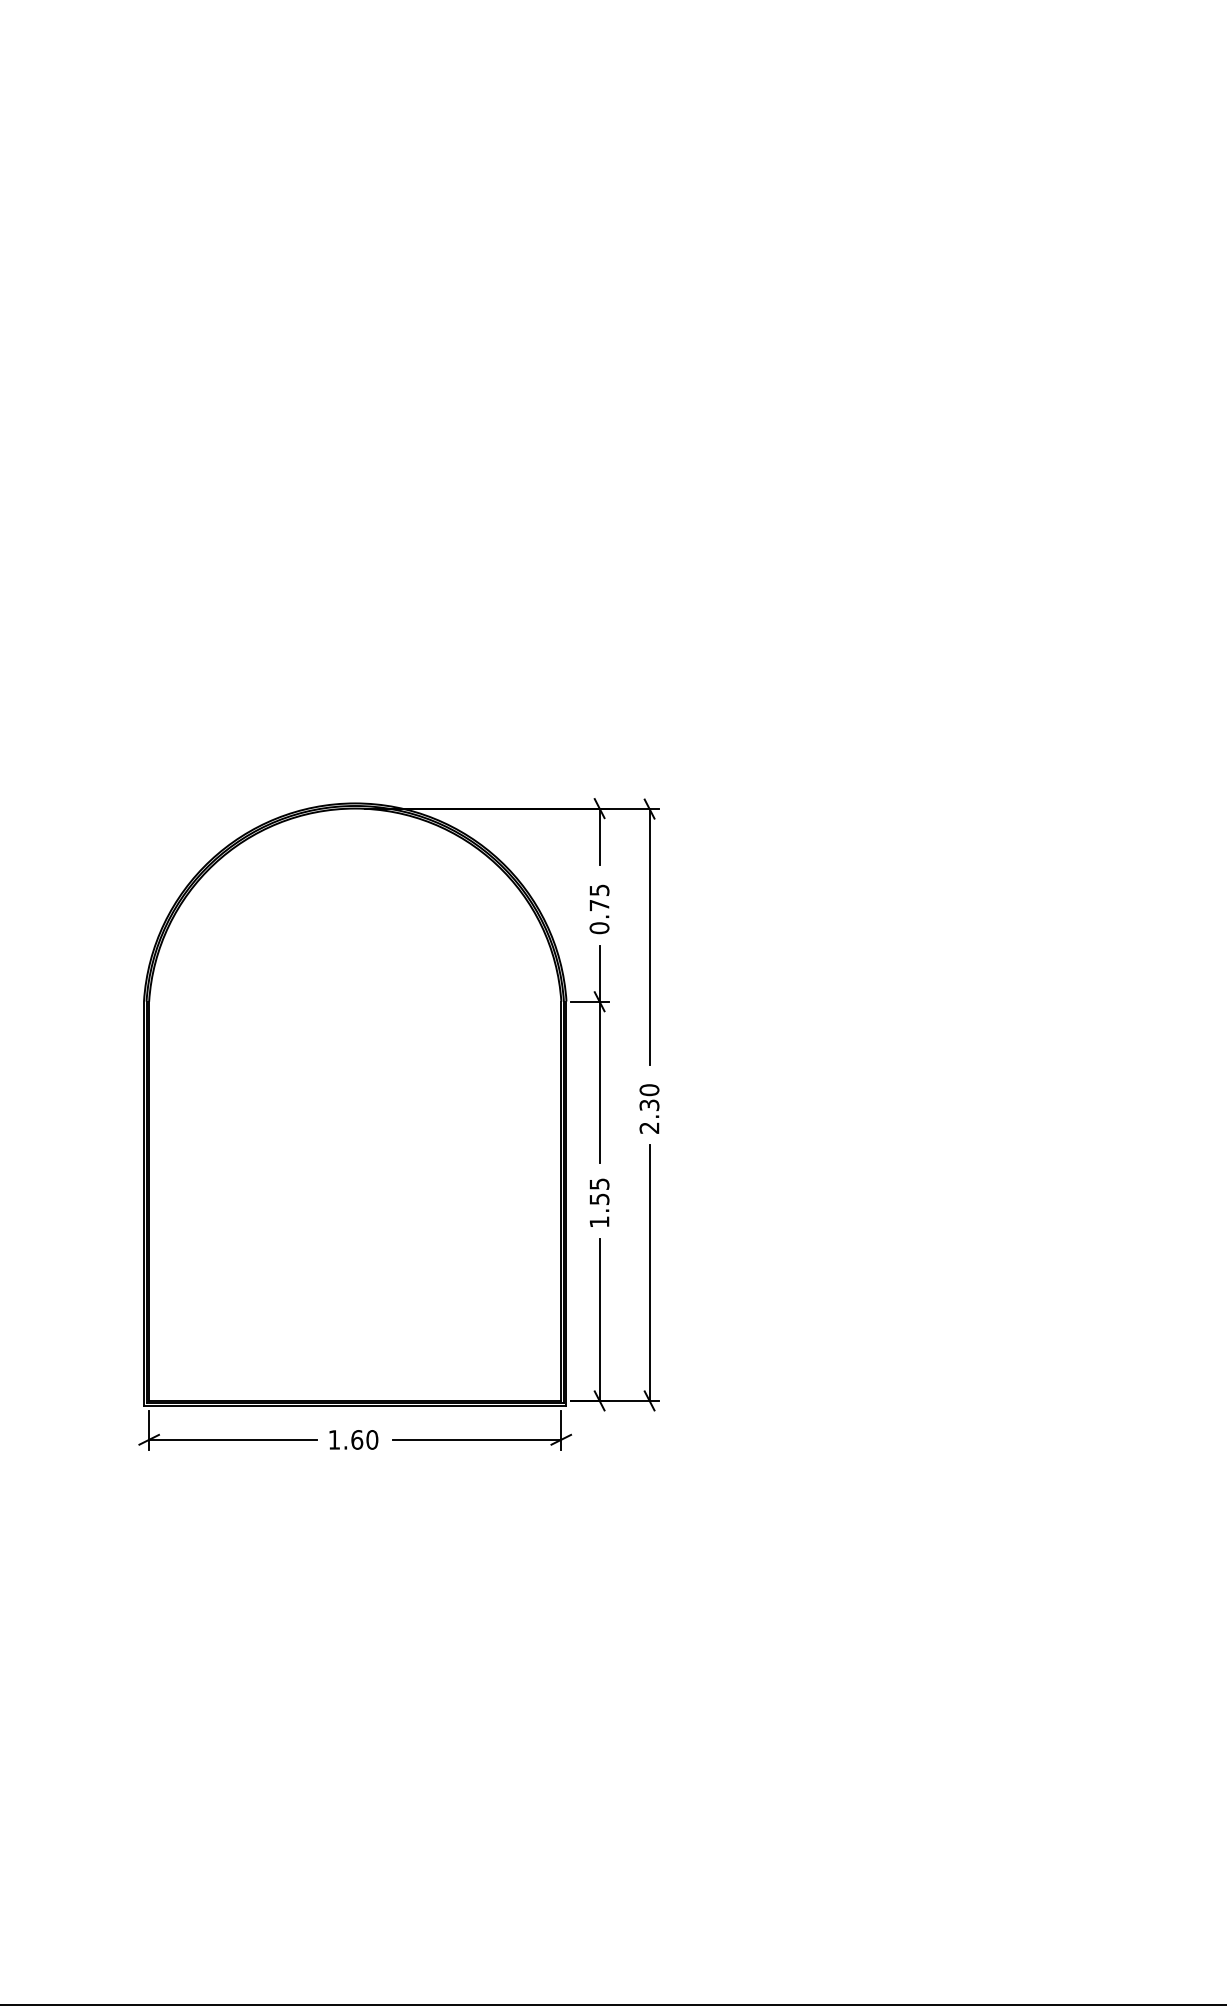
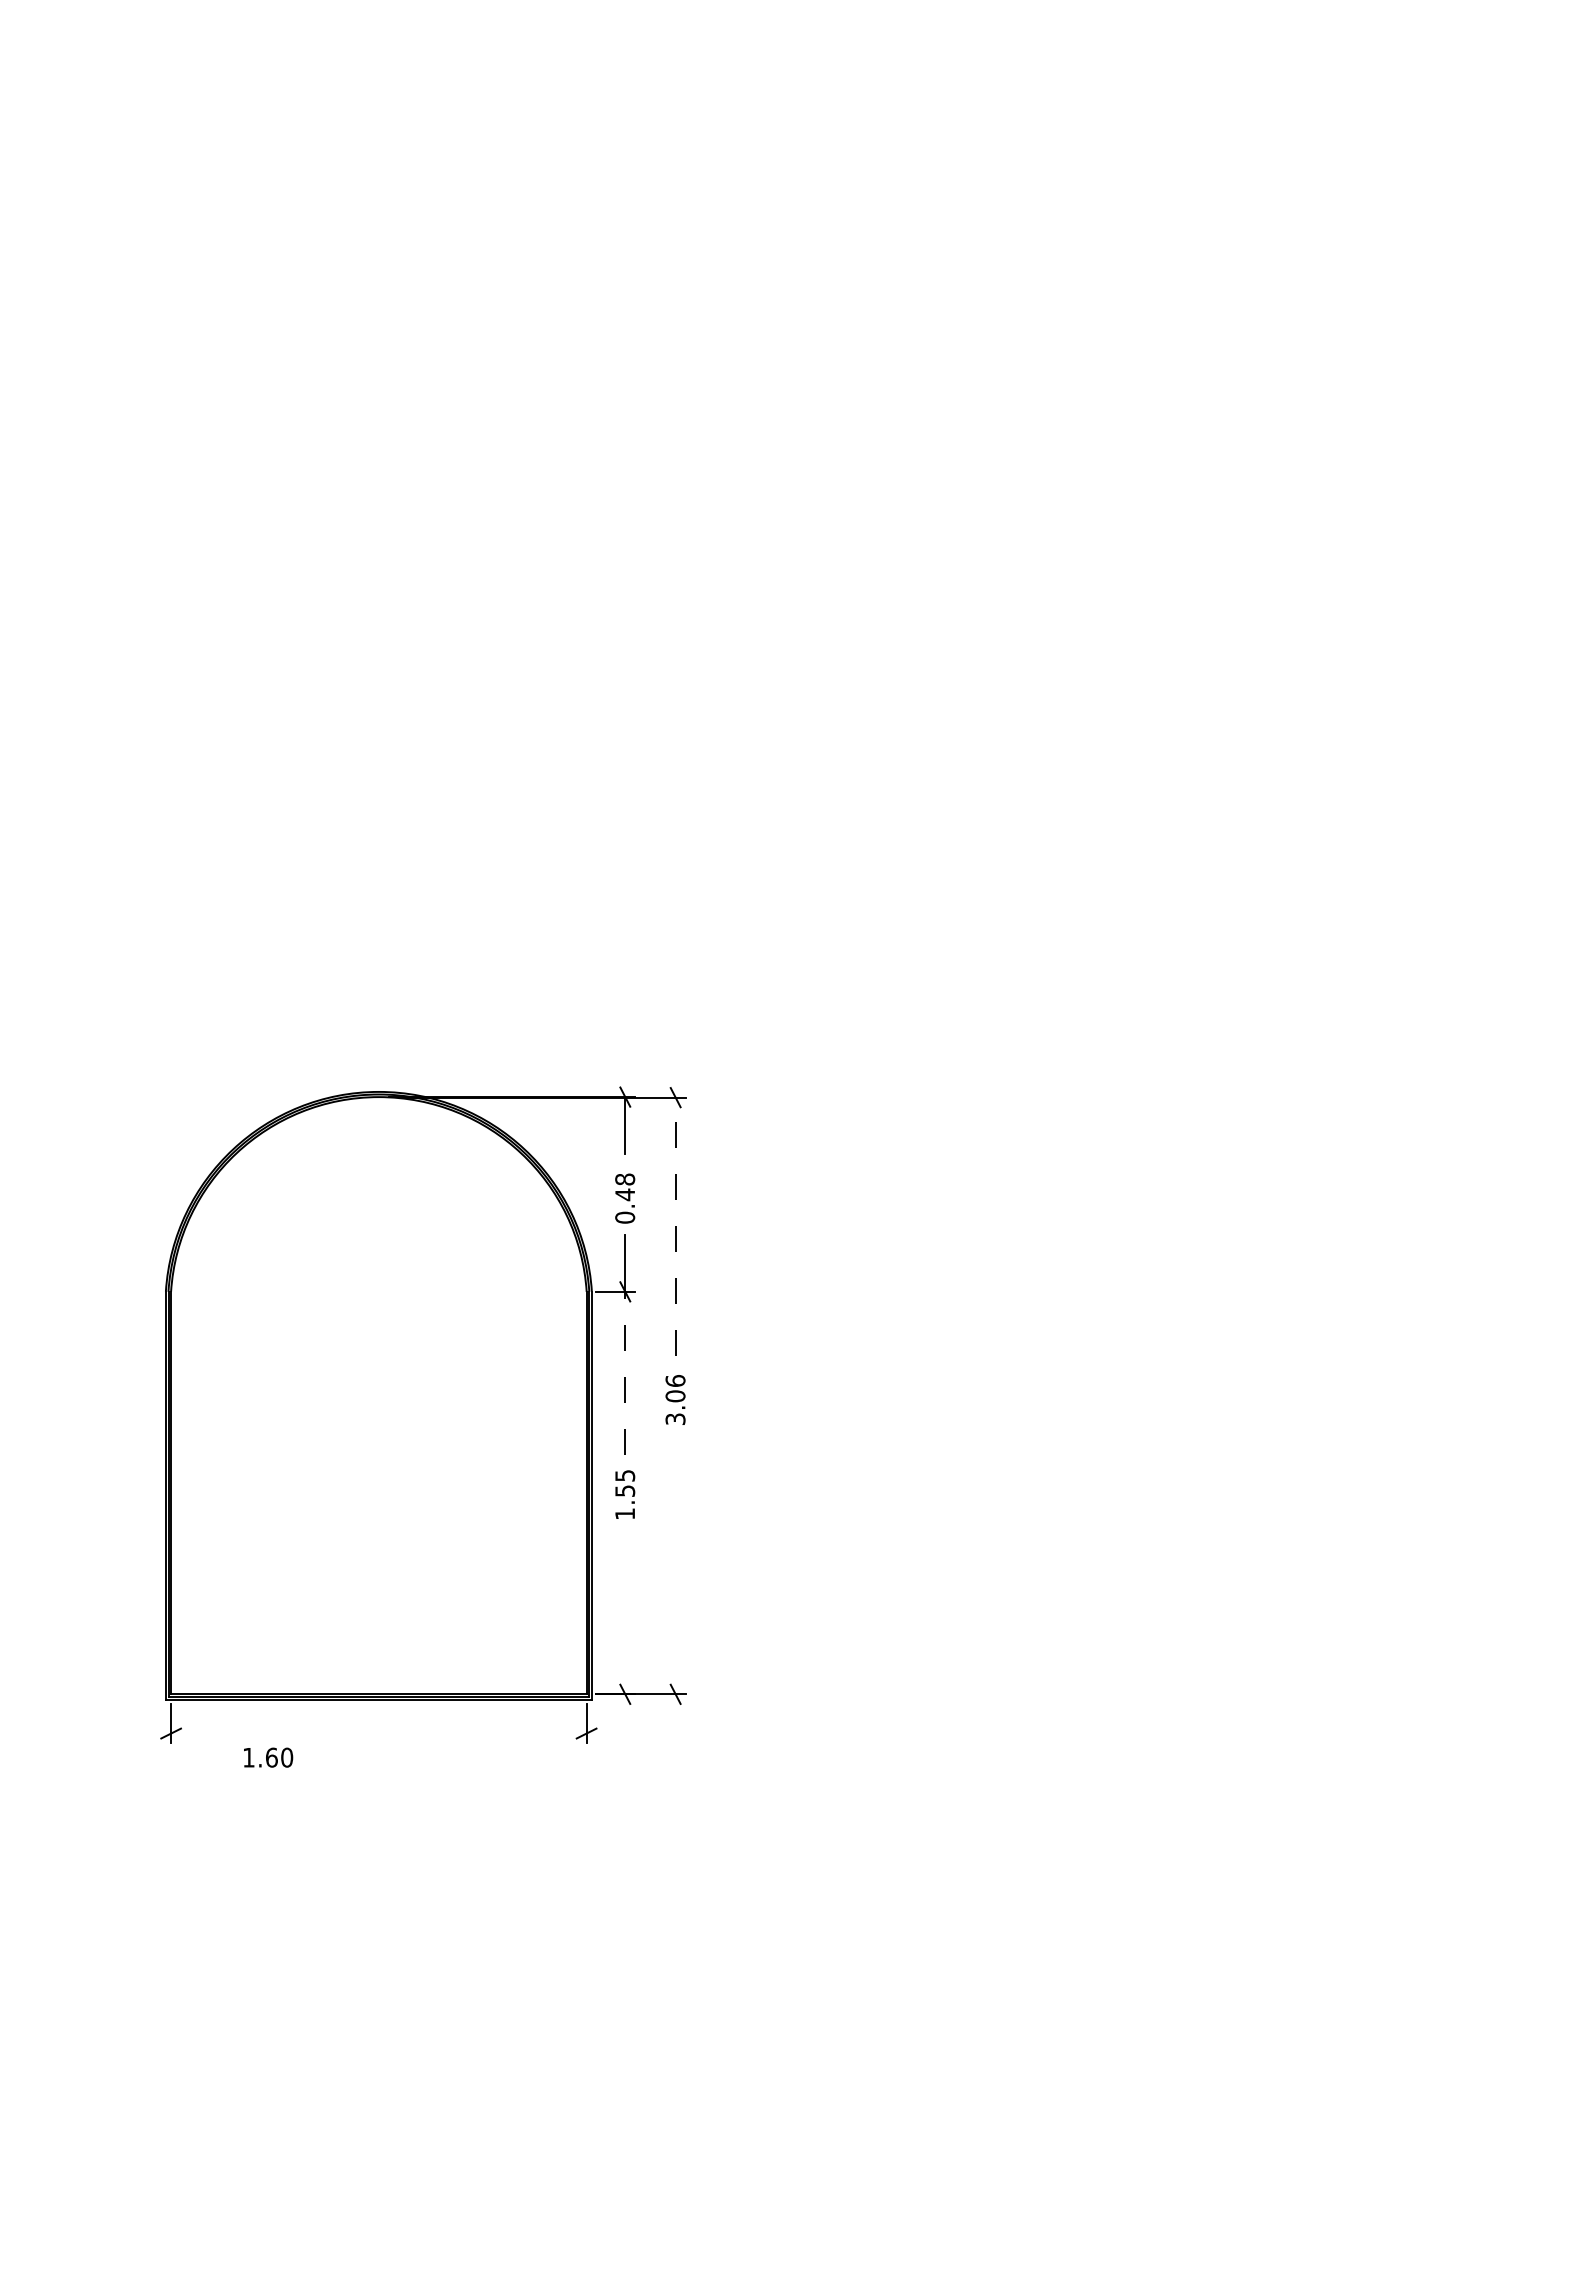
text: (599, 898) -> (625, 1187), 0.75 -> 0.48
line: (649, 936) -> (675, 1226), solid -> dashed
line: (599, 1082) -> (625, 1373), solid -> dashed
text: (649, 1108) -> (675, 1399), 2.30 -> 3.06
line: (649, 1273) -> (675, 1565), removed
line: (599, 1319) -> (625, 1612), removed
line: (232, 1439) -> (255, 1733), removed
text: (353, 1439) -> (268, 1757), moved
line: (476, 1439) -> (501, 1733), removed

